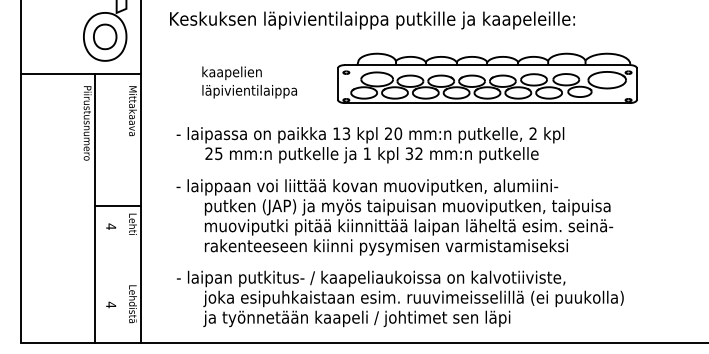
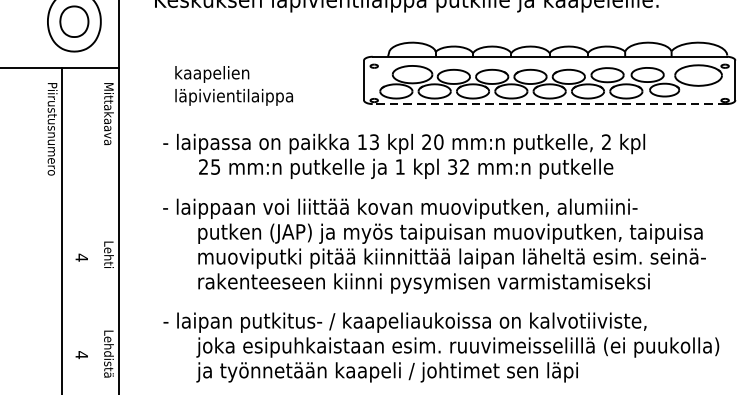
text: (249, 82) -> (233, 85), moved
line: (486, 103) -> (548, 104), solid -> dashed
line: (117, 206) -> (89, 232), removed

